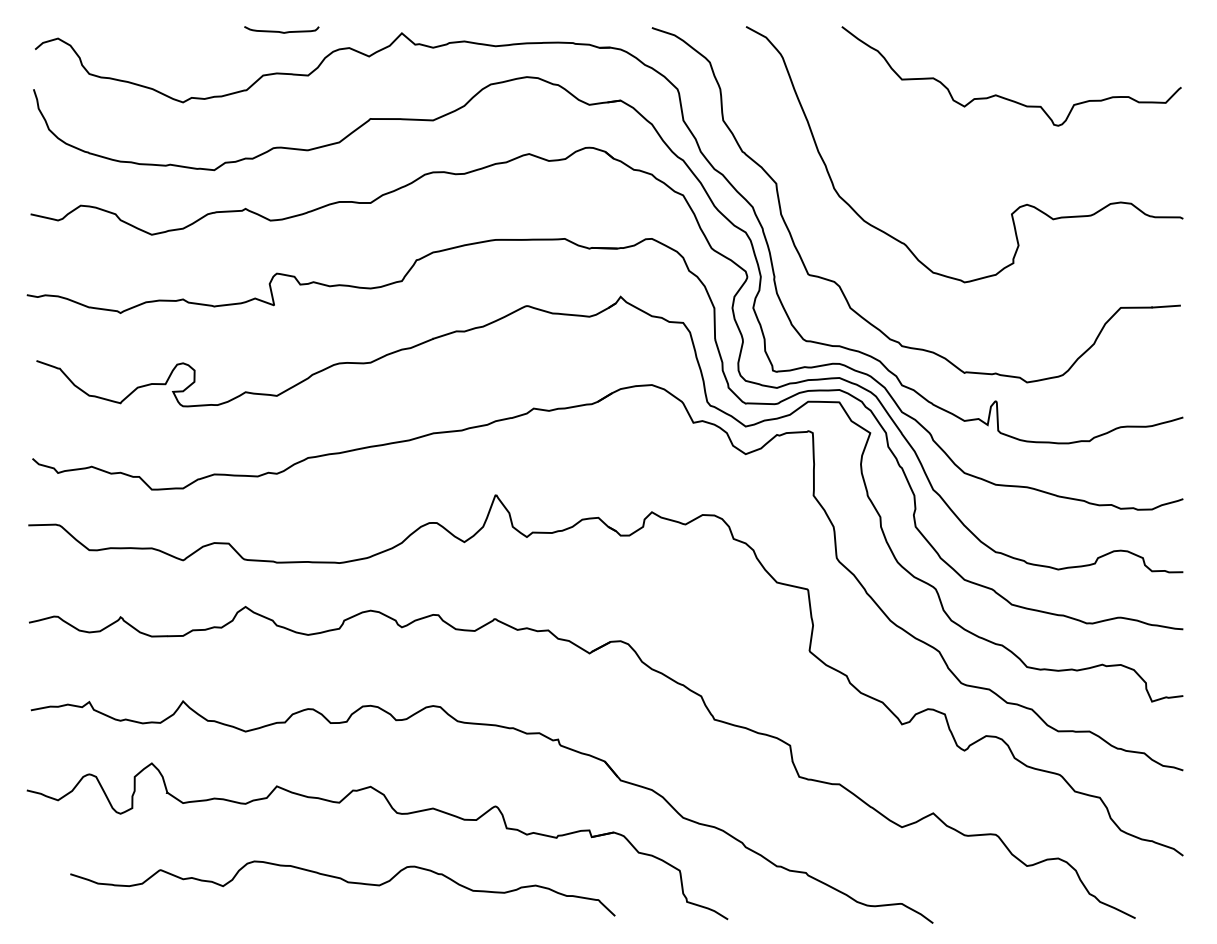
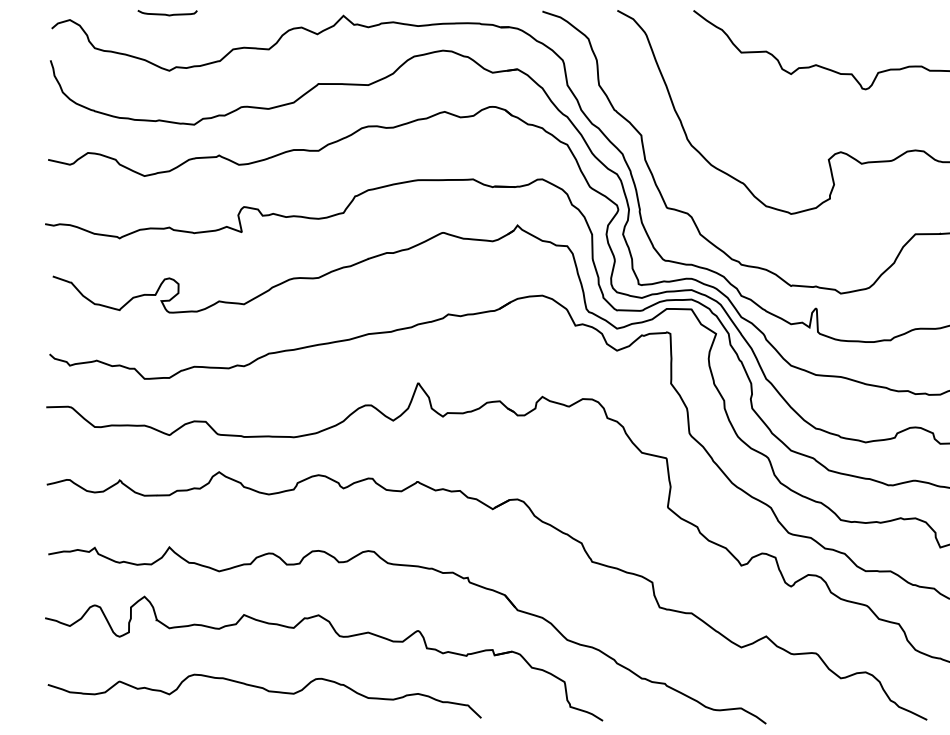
curve: (281, 31) -> (167, 14), moved
curve: (346, 882) -> (267, 691), moved

